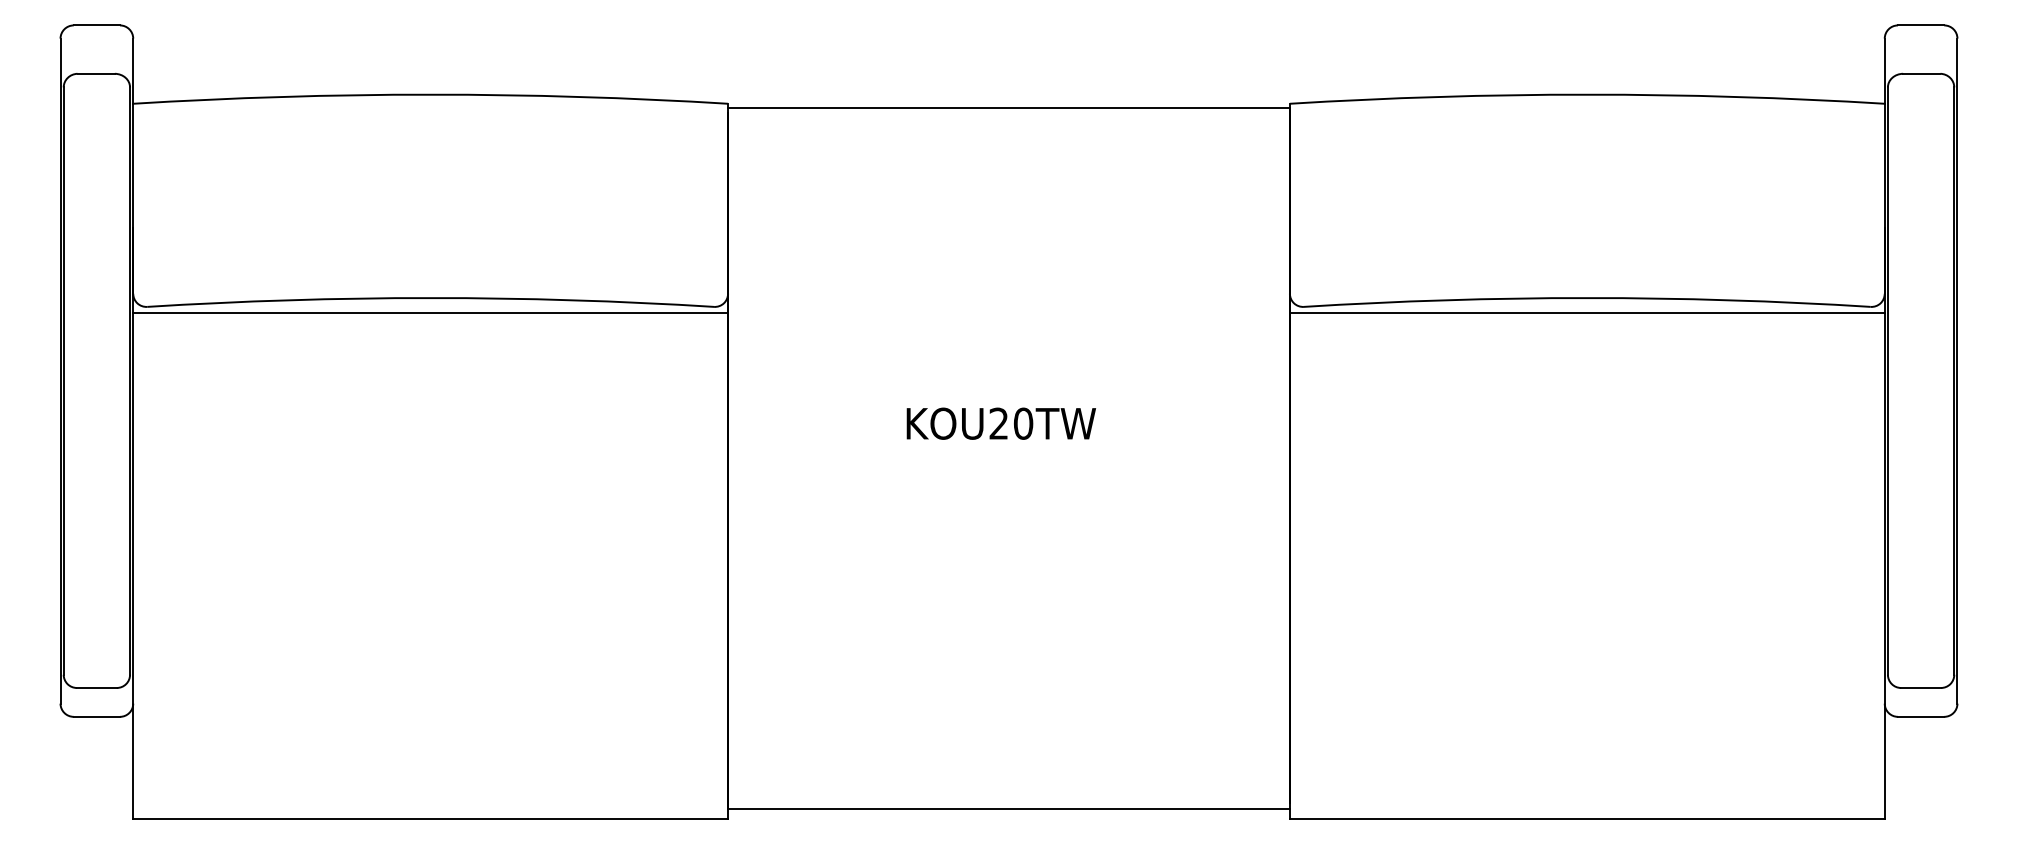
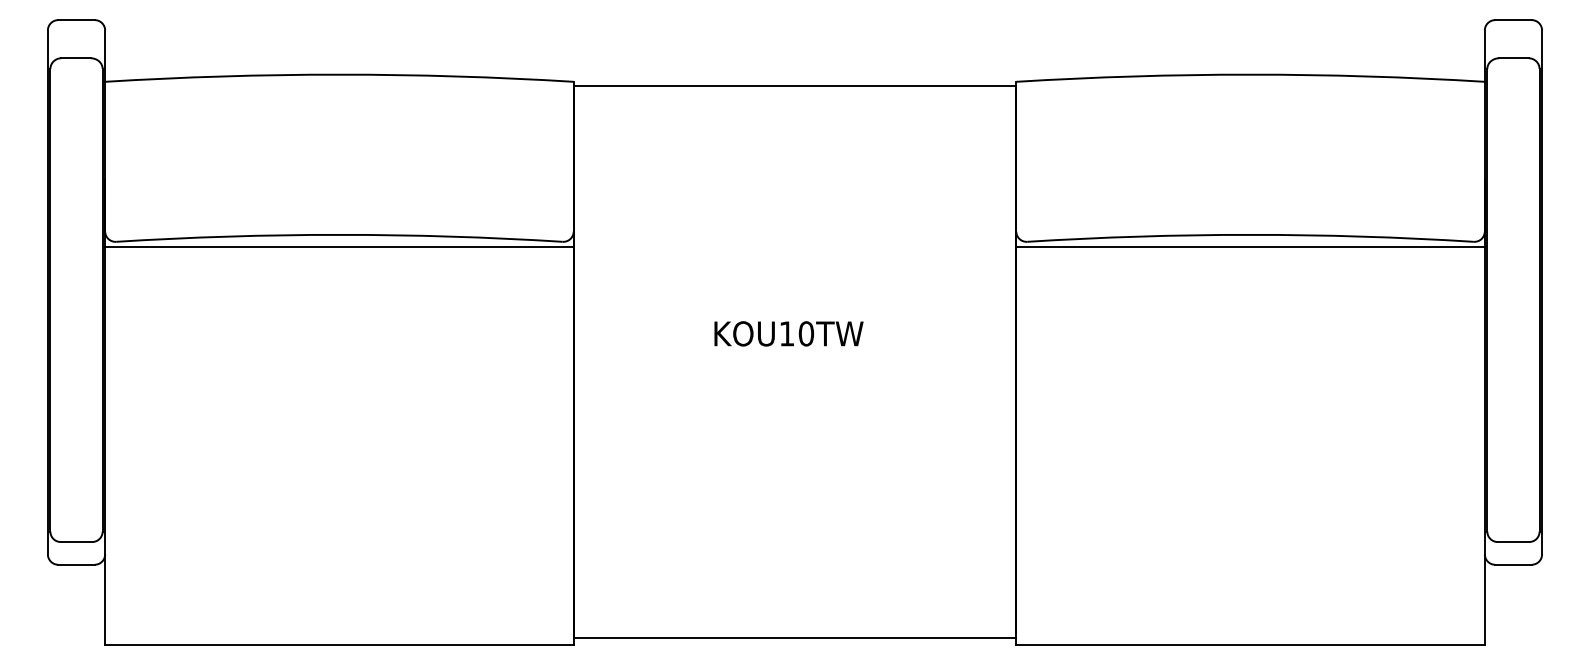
text: (998, 423) -> (786, 333), KOU20TW -> KOU10TW

